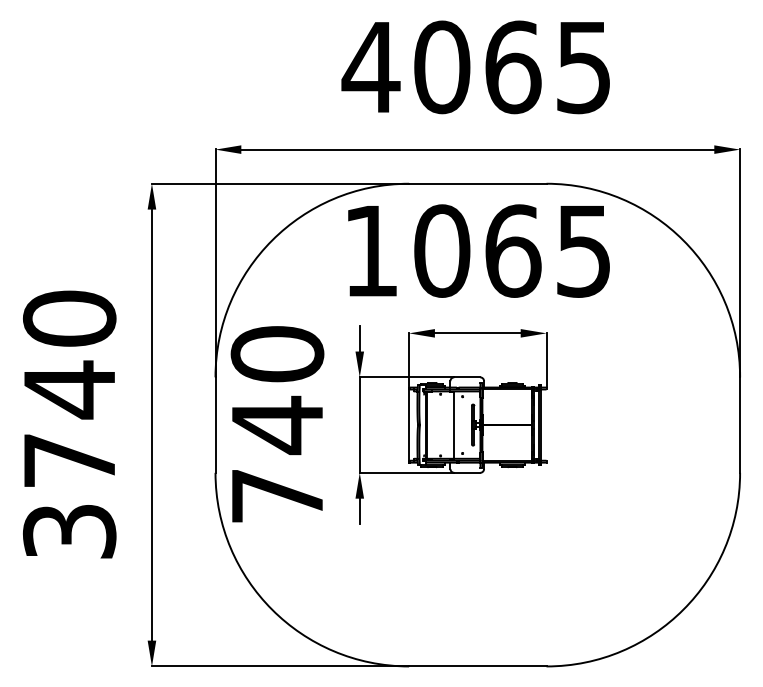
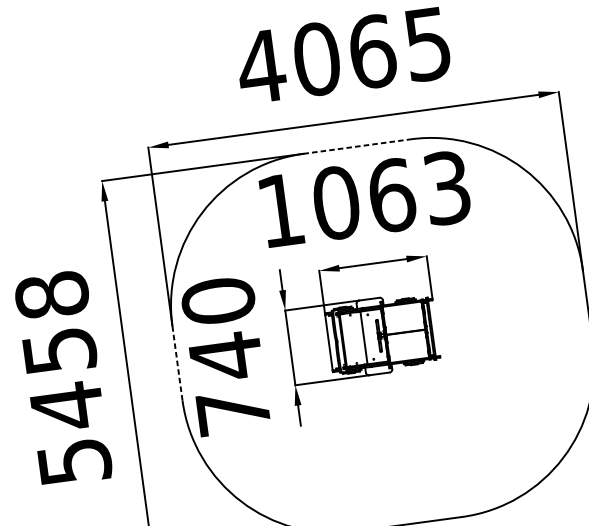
line: (477, 183) -> (356, 146), solid -> dashed
text: (583, 250) -> (446, 187), 1065 -> 1063
text: (69, 424) -> (63, 378), 3740 -> 5458
line: (215, 425) -> (177, 363), solid -> dashed

